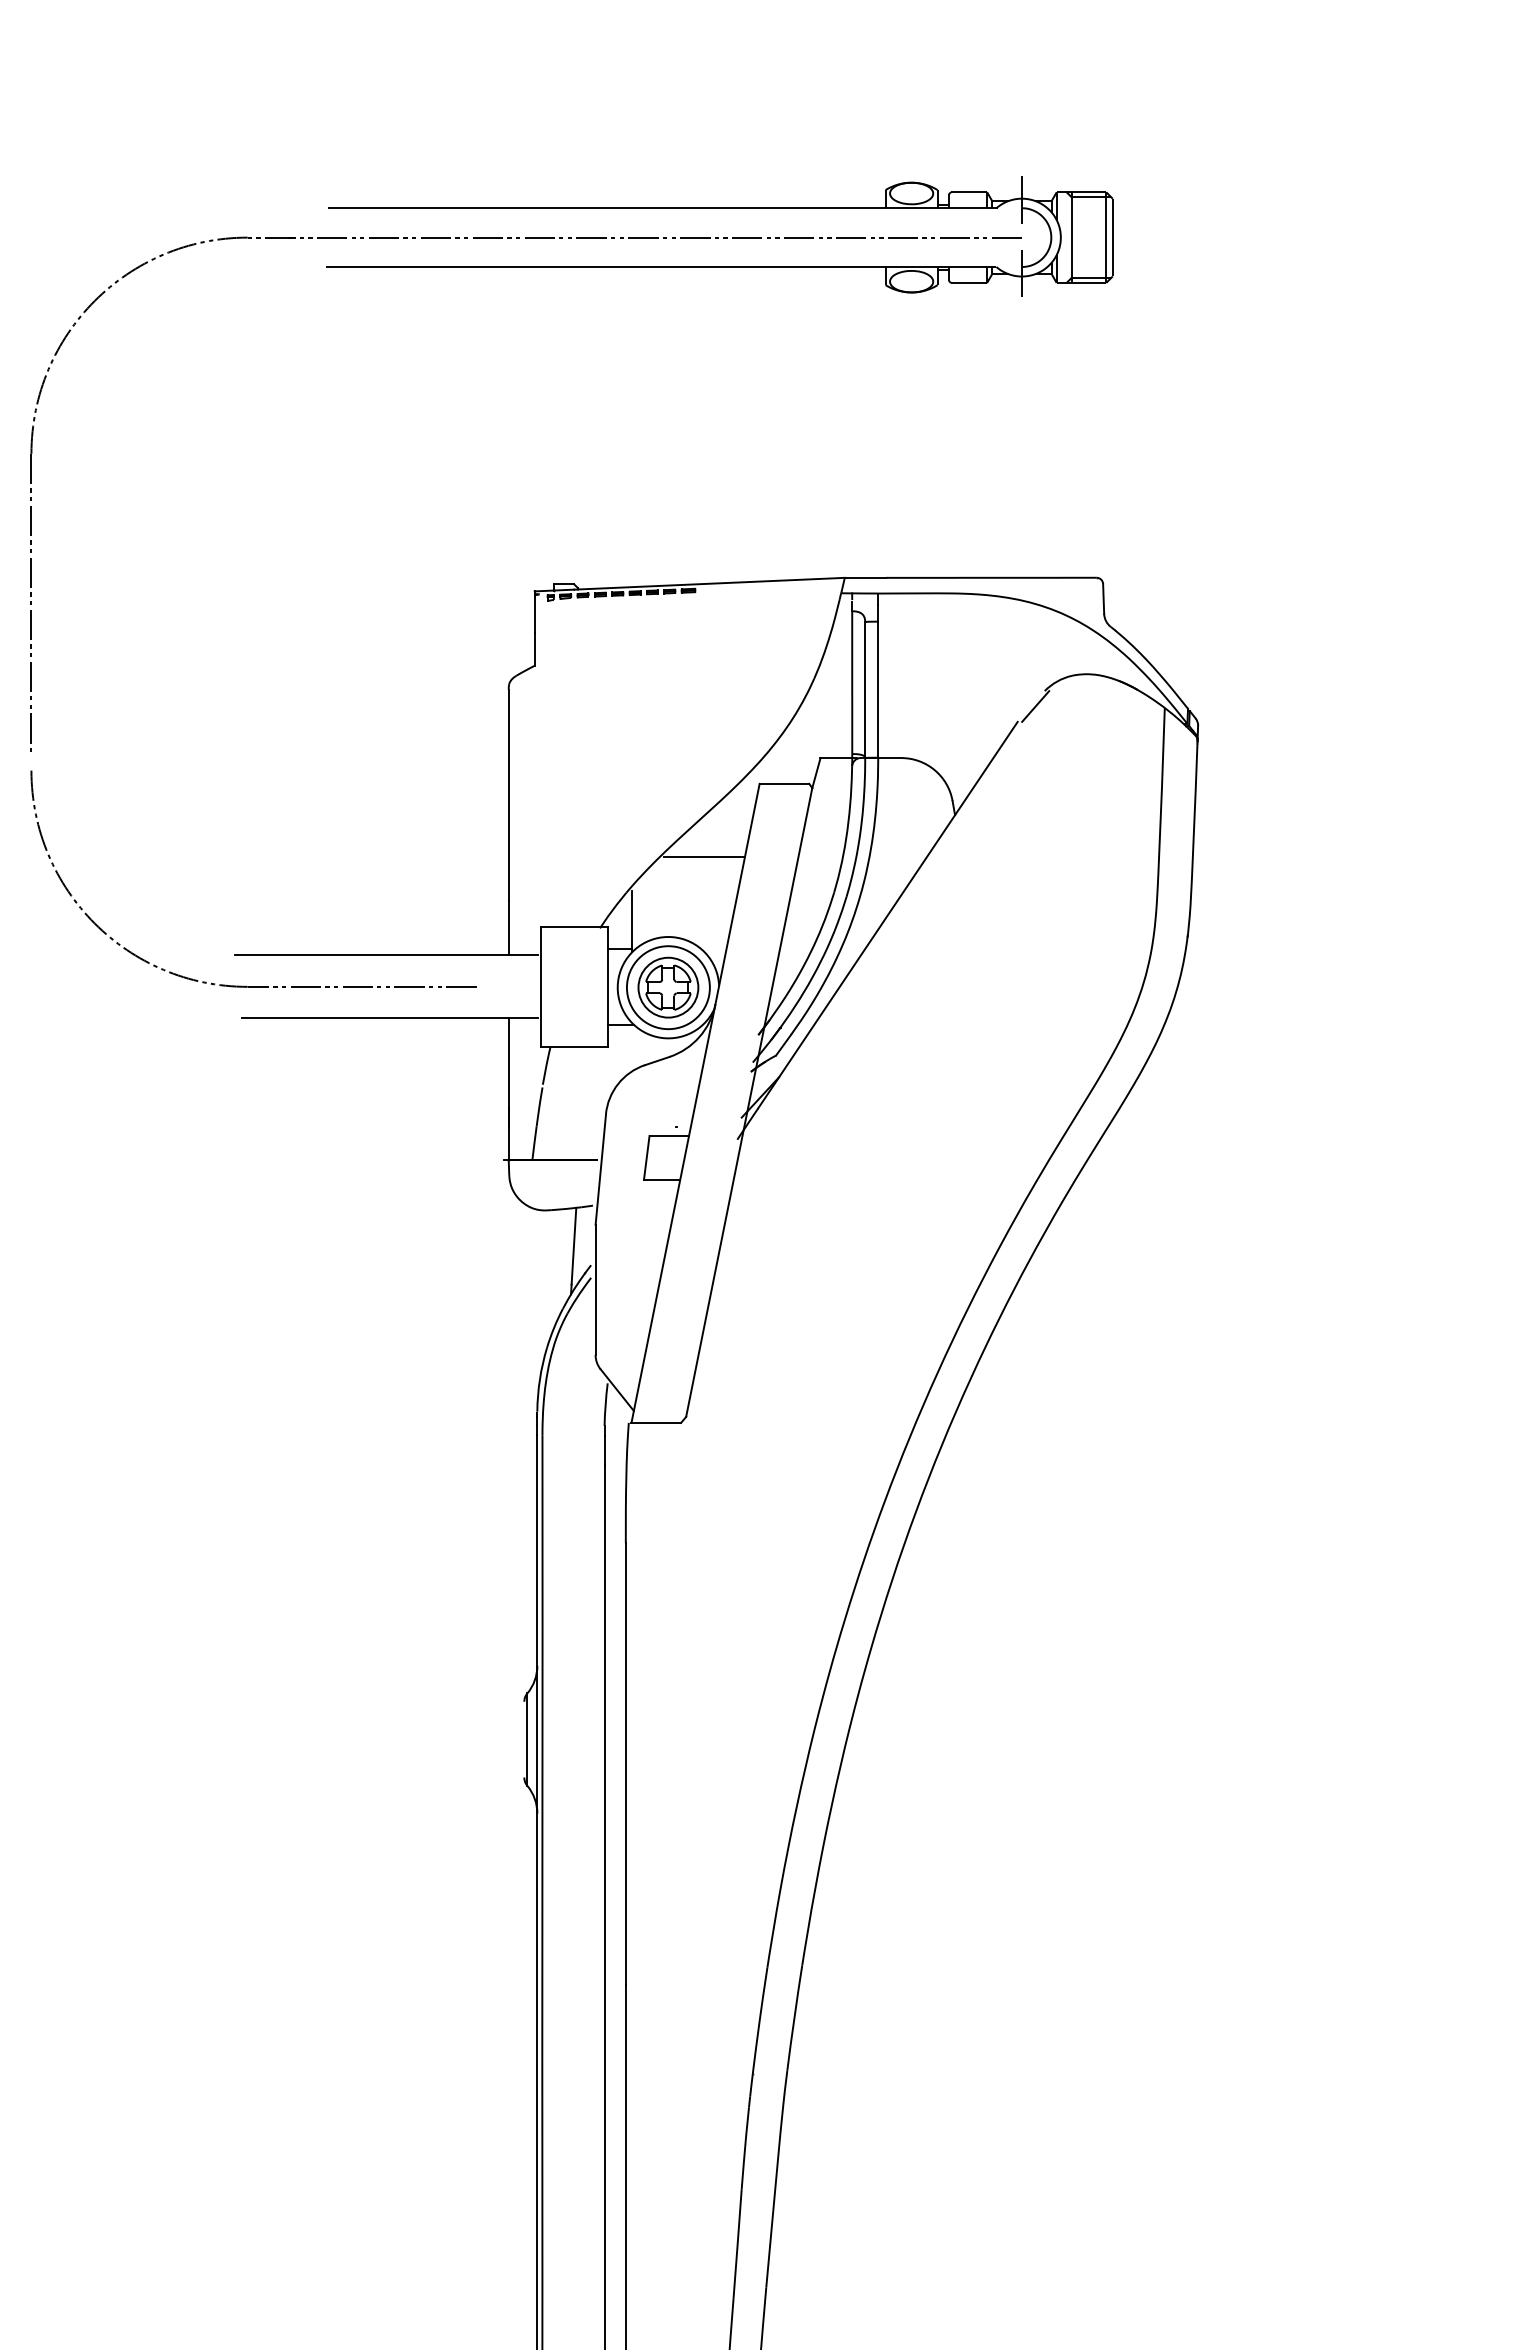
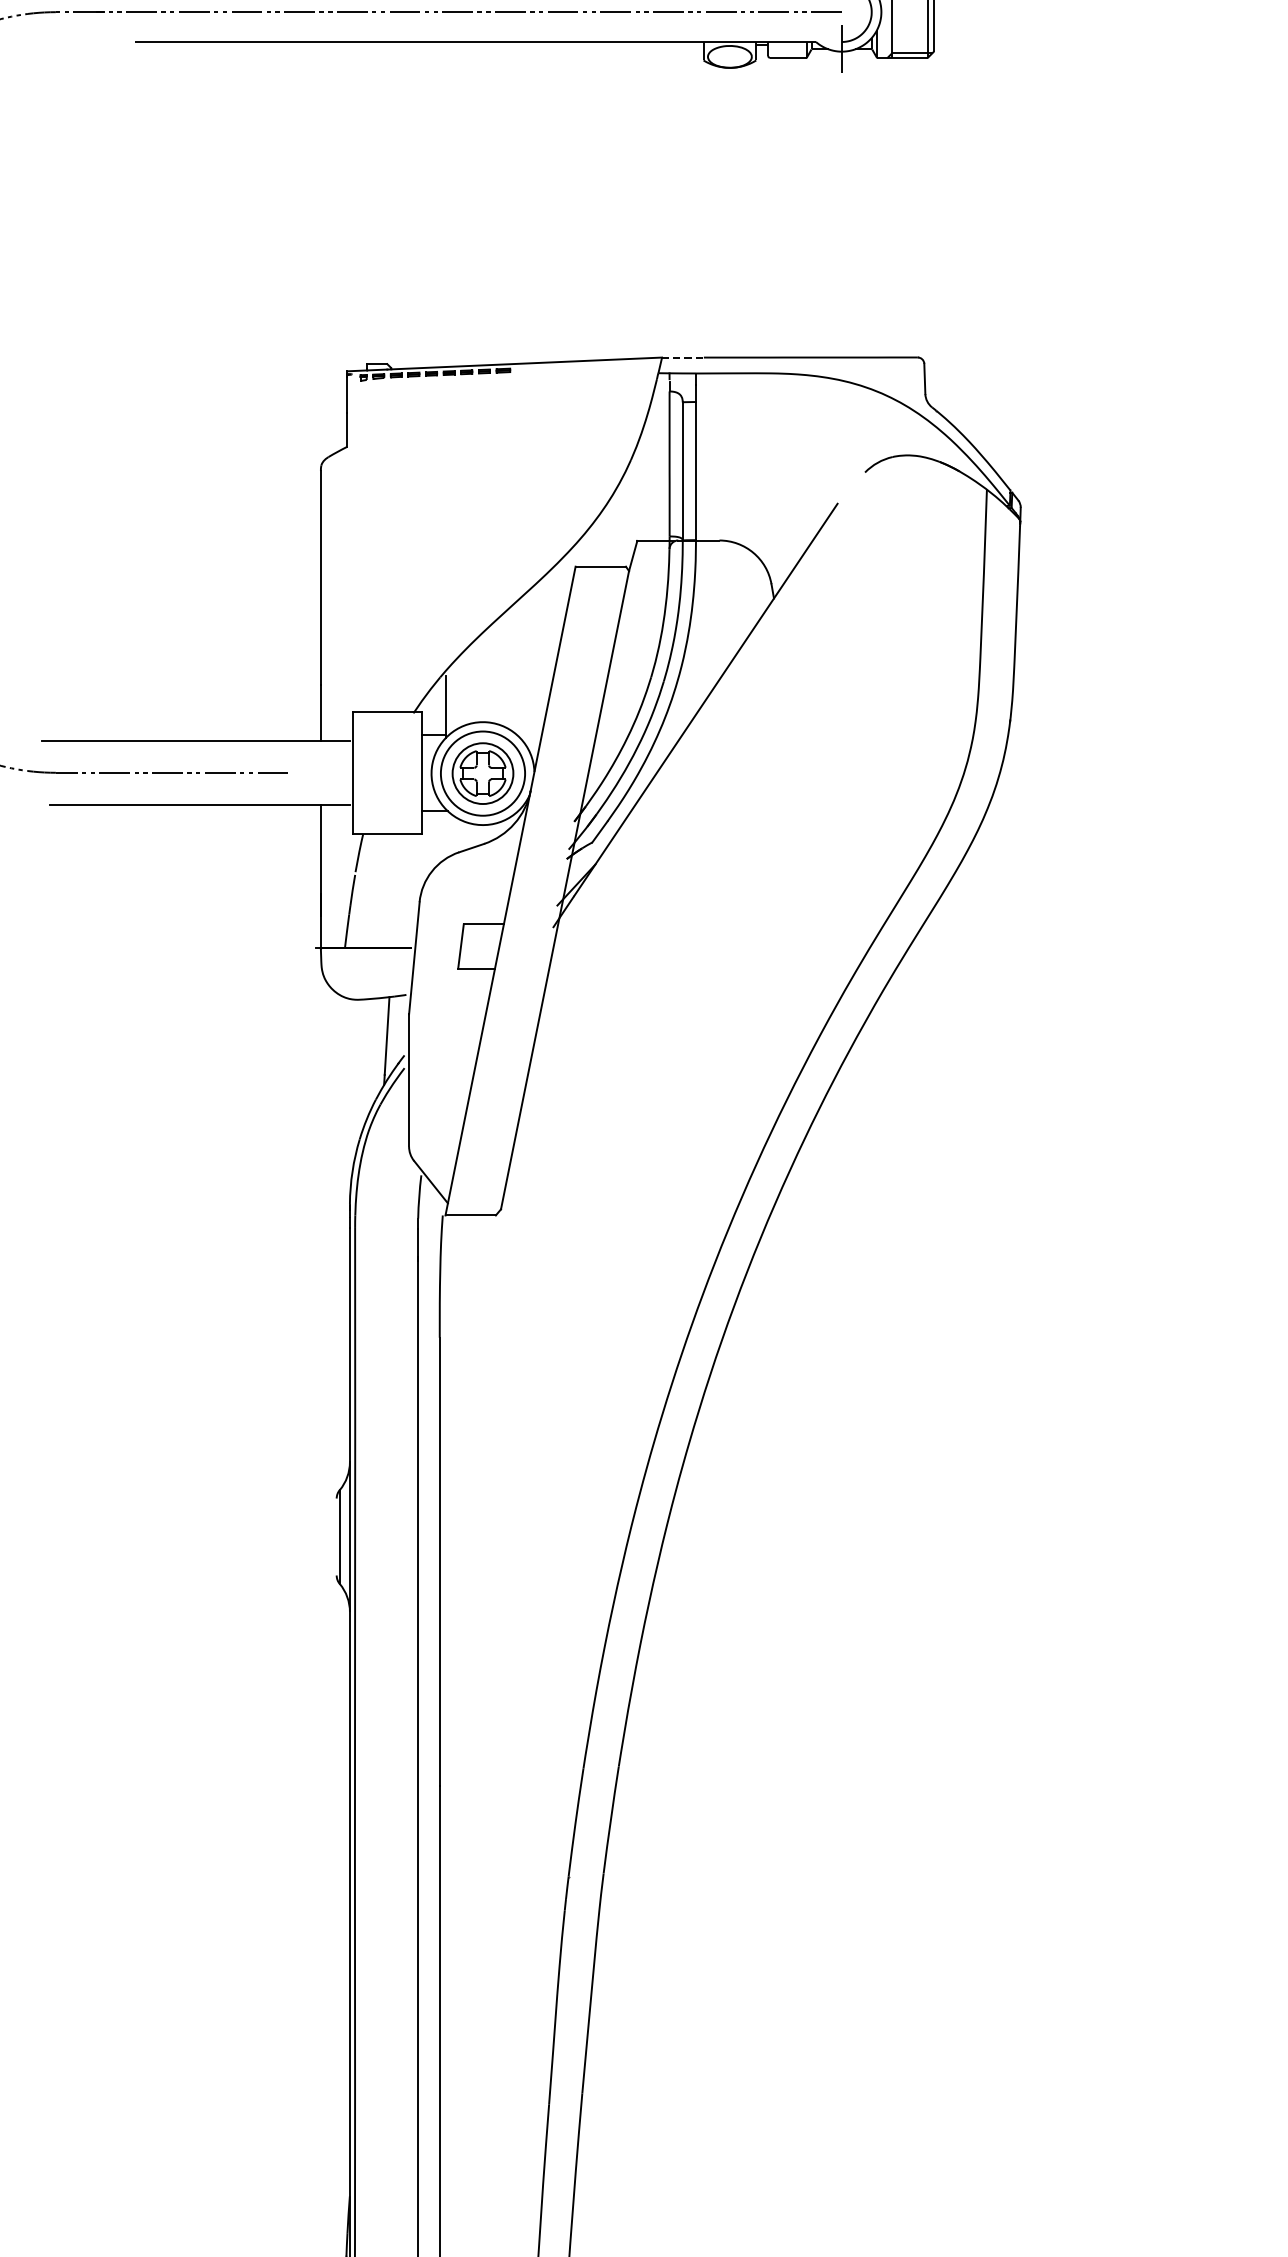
line: (865, 577) -> (683, 357), solid -> dashed
line: (1035, 706) -> (855, 488), removed
line: (703, 857) -> (518, 641), removed

